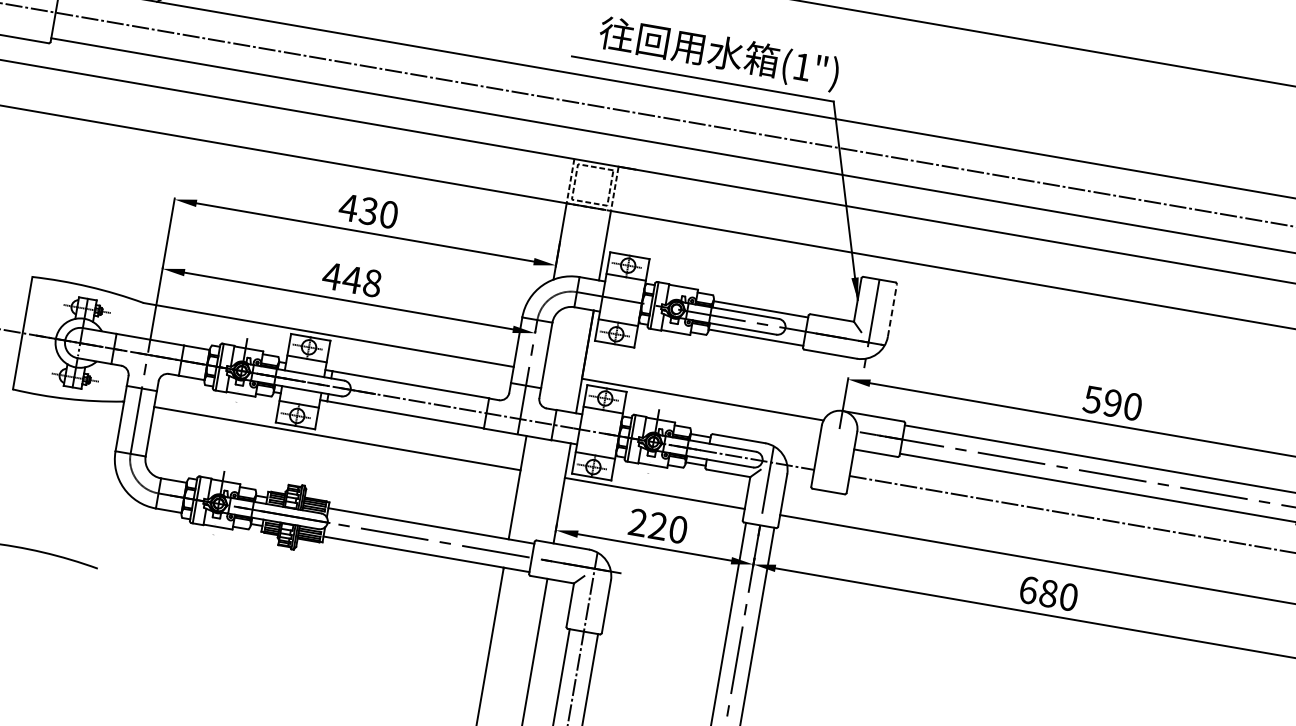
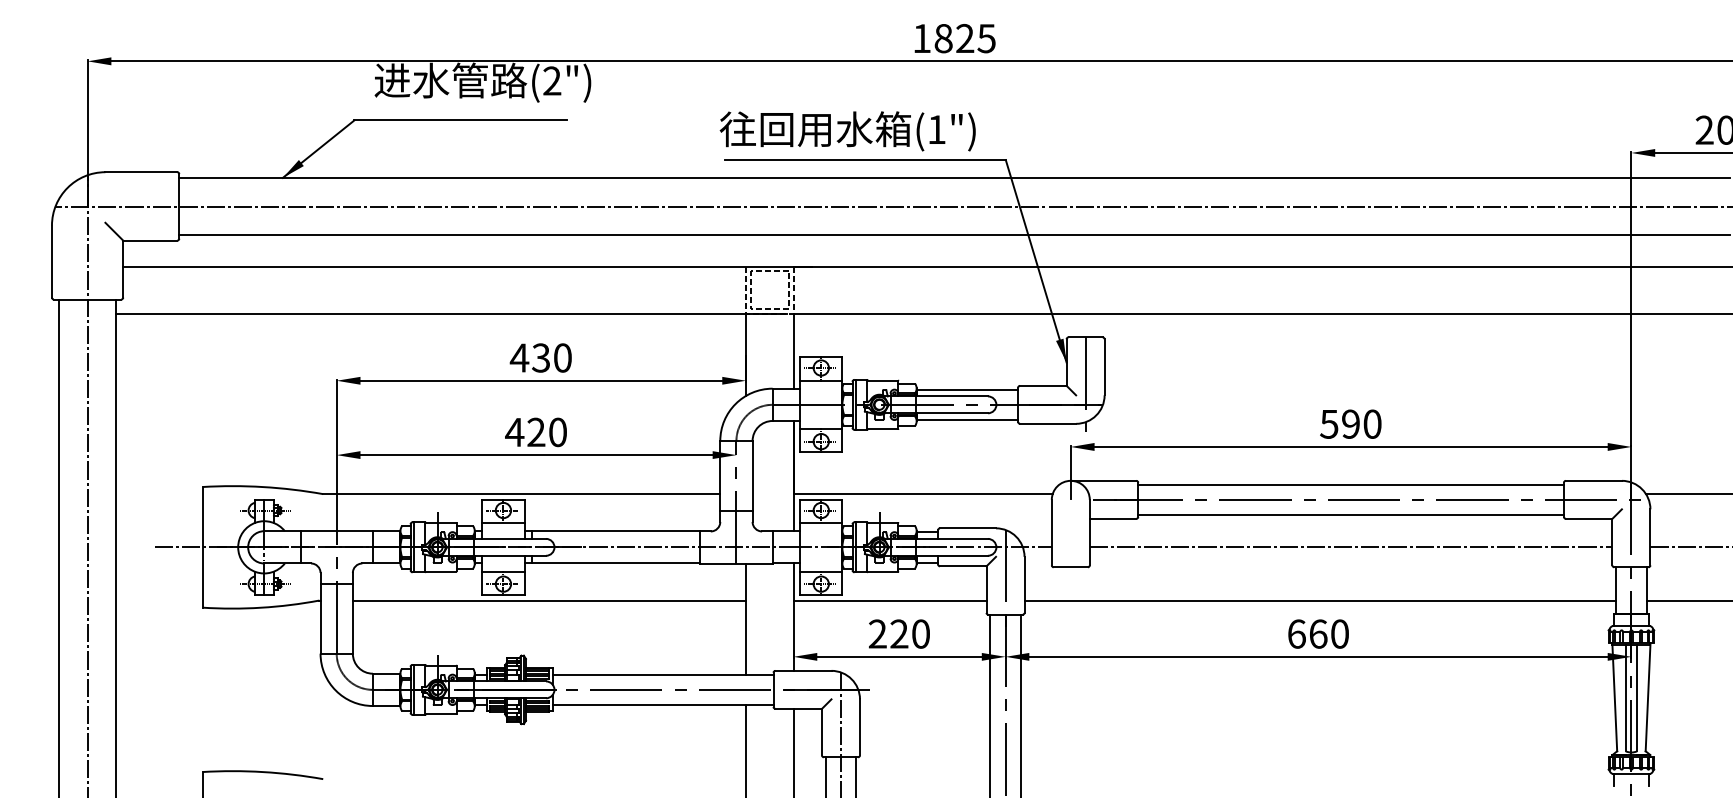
text: (718, 54) -> (847, 131), moved
text: (361, 280) -> (546, 431), 448 -> 420
line: (892, 309) -> (1104, 366), dashed -> solid
text: (1048, 593) -> (1318, 633), 680 -> 660

